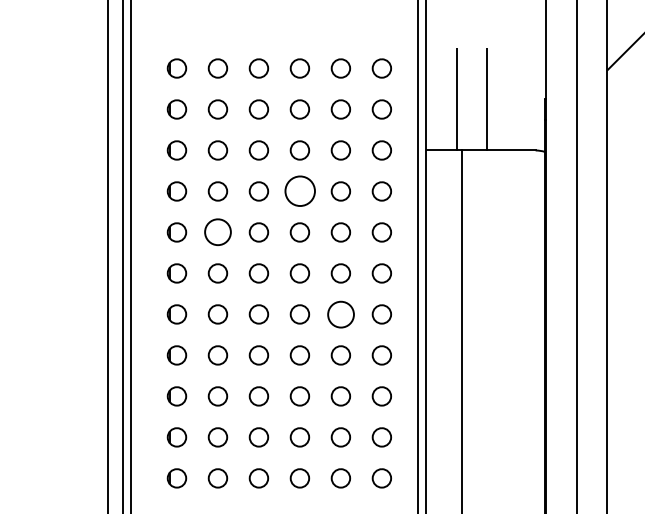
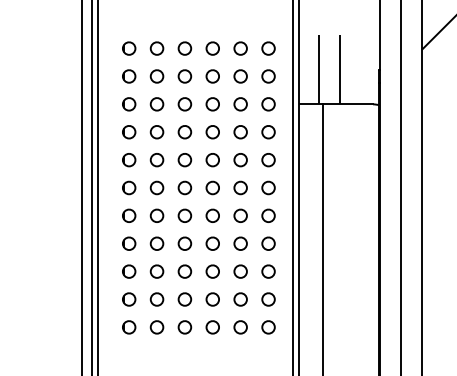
part: (299, 191) -> (212, 132), size x0.62
part: (217, 233) -> (156, 160), size x0.71
part: (340, 313) -> (240, 215), size x0.71

